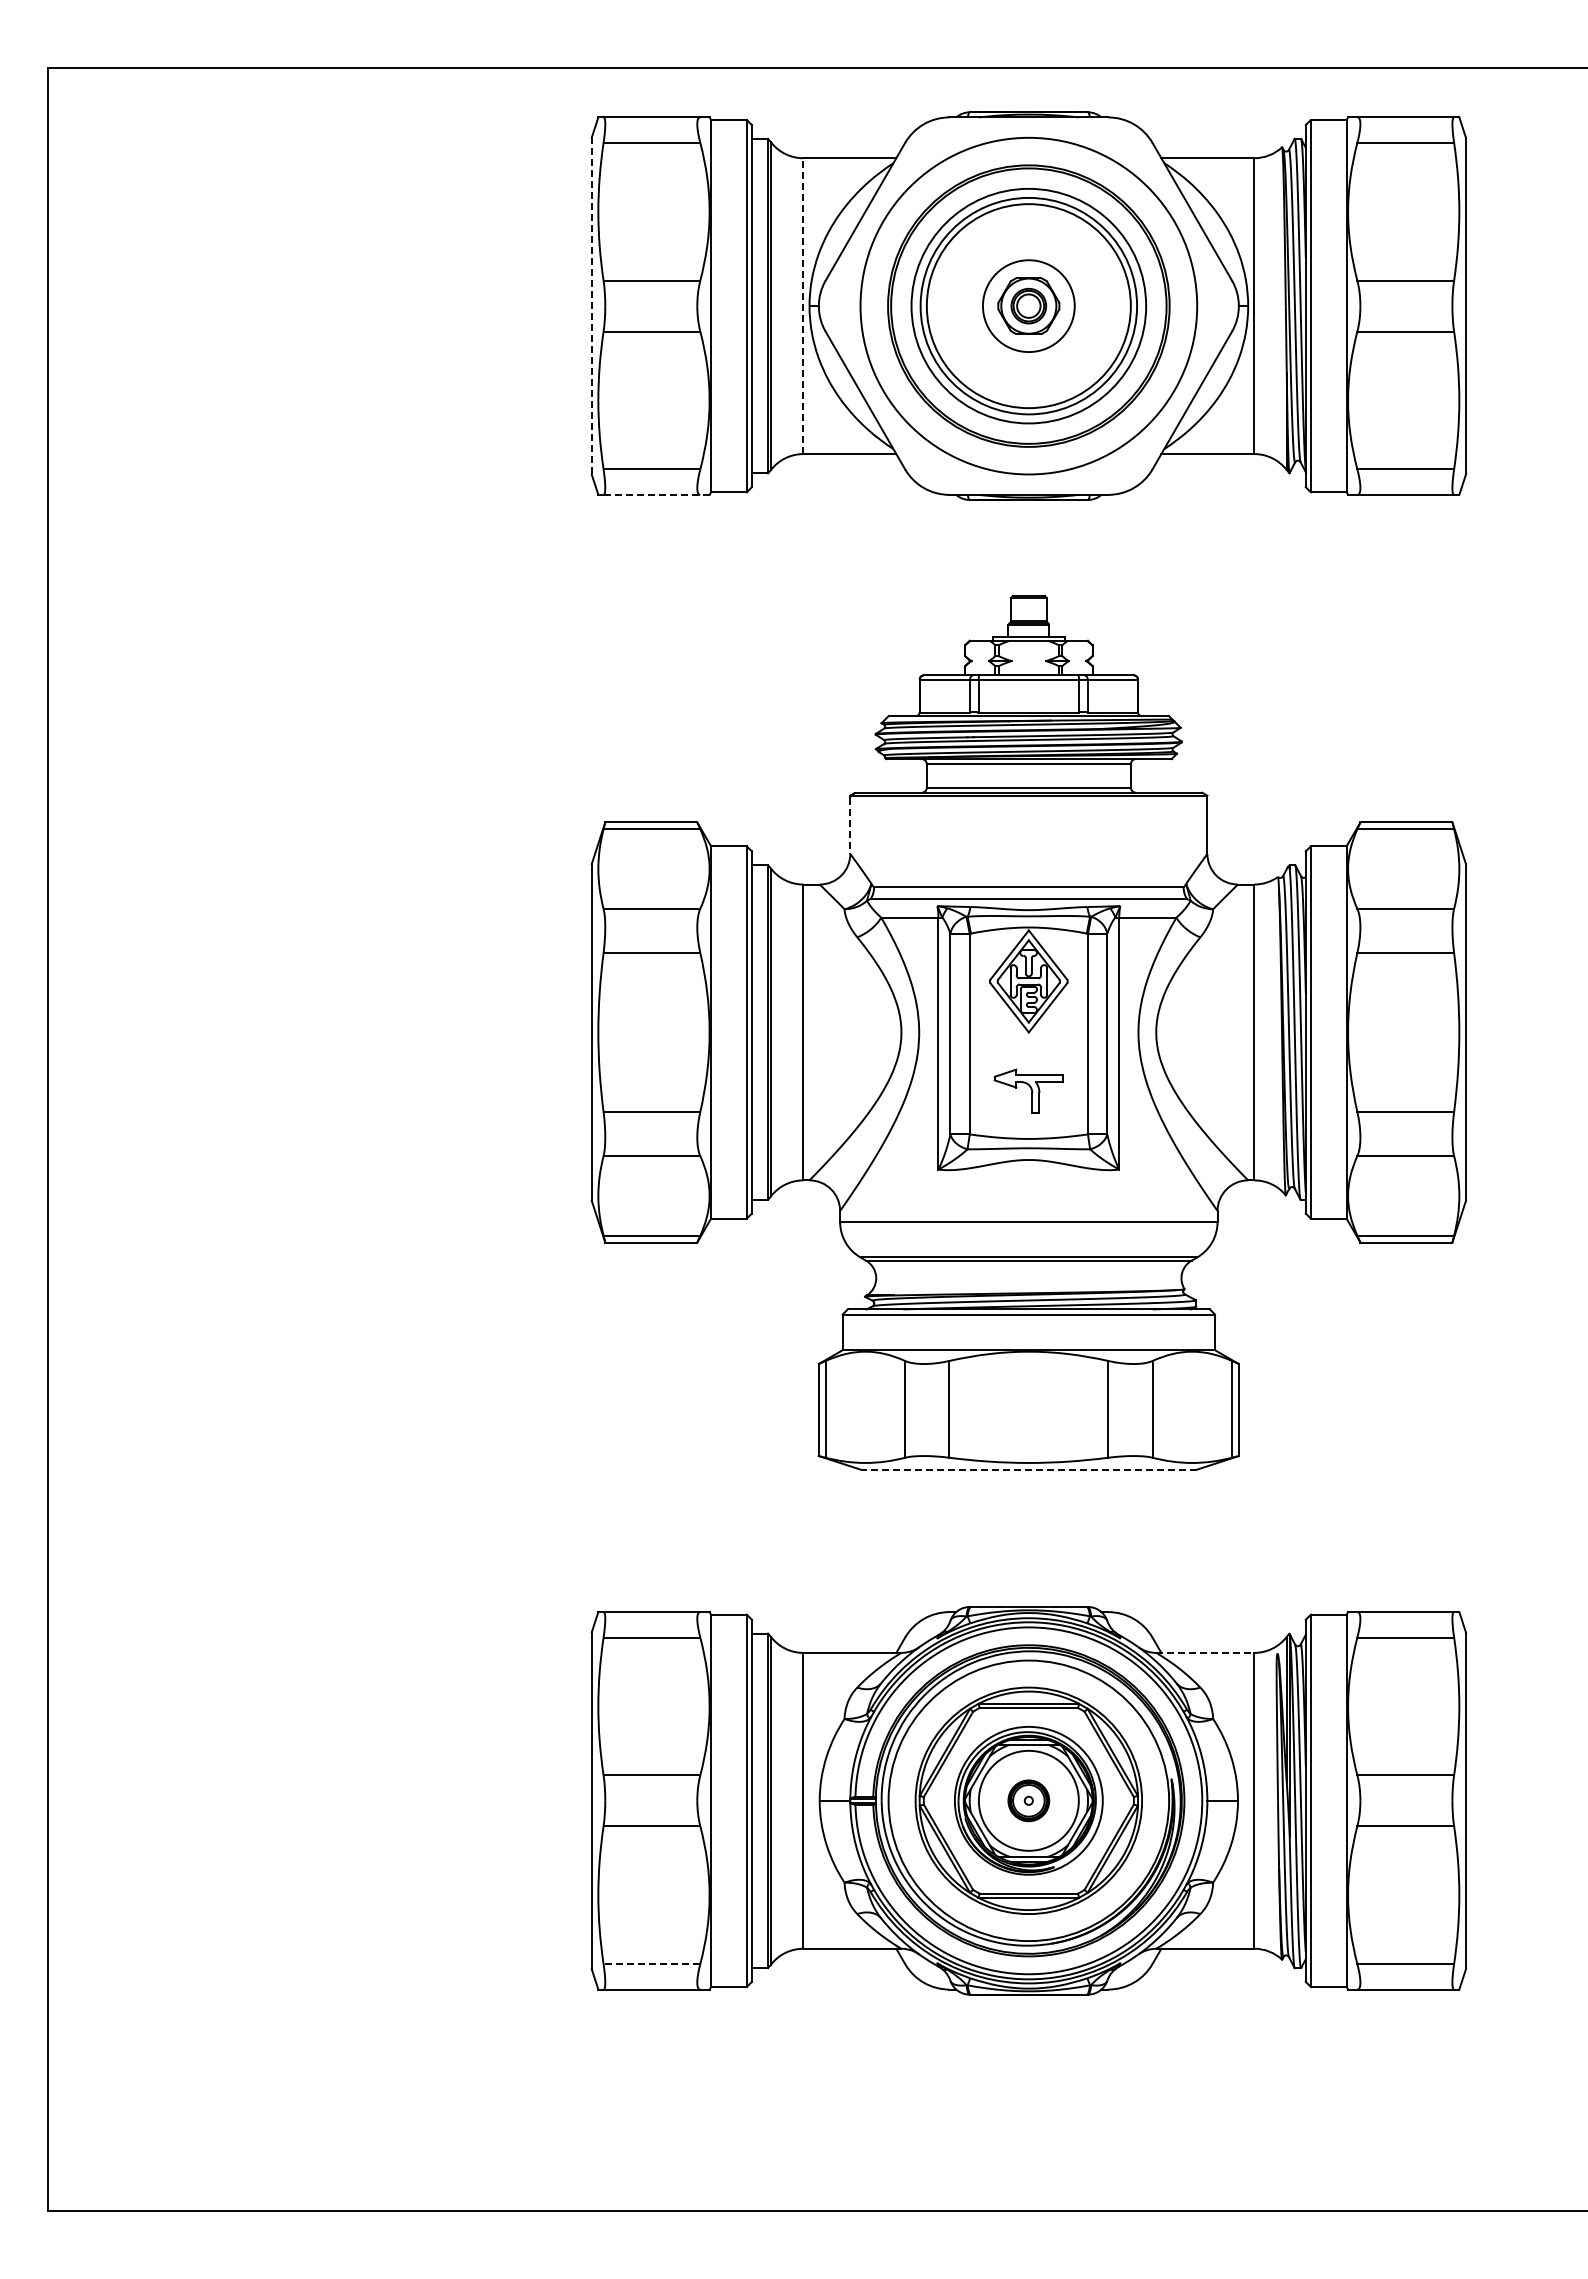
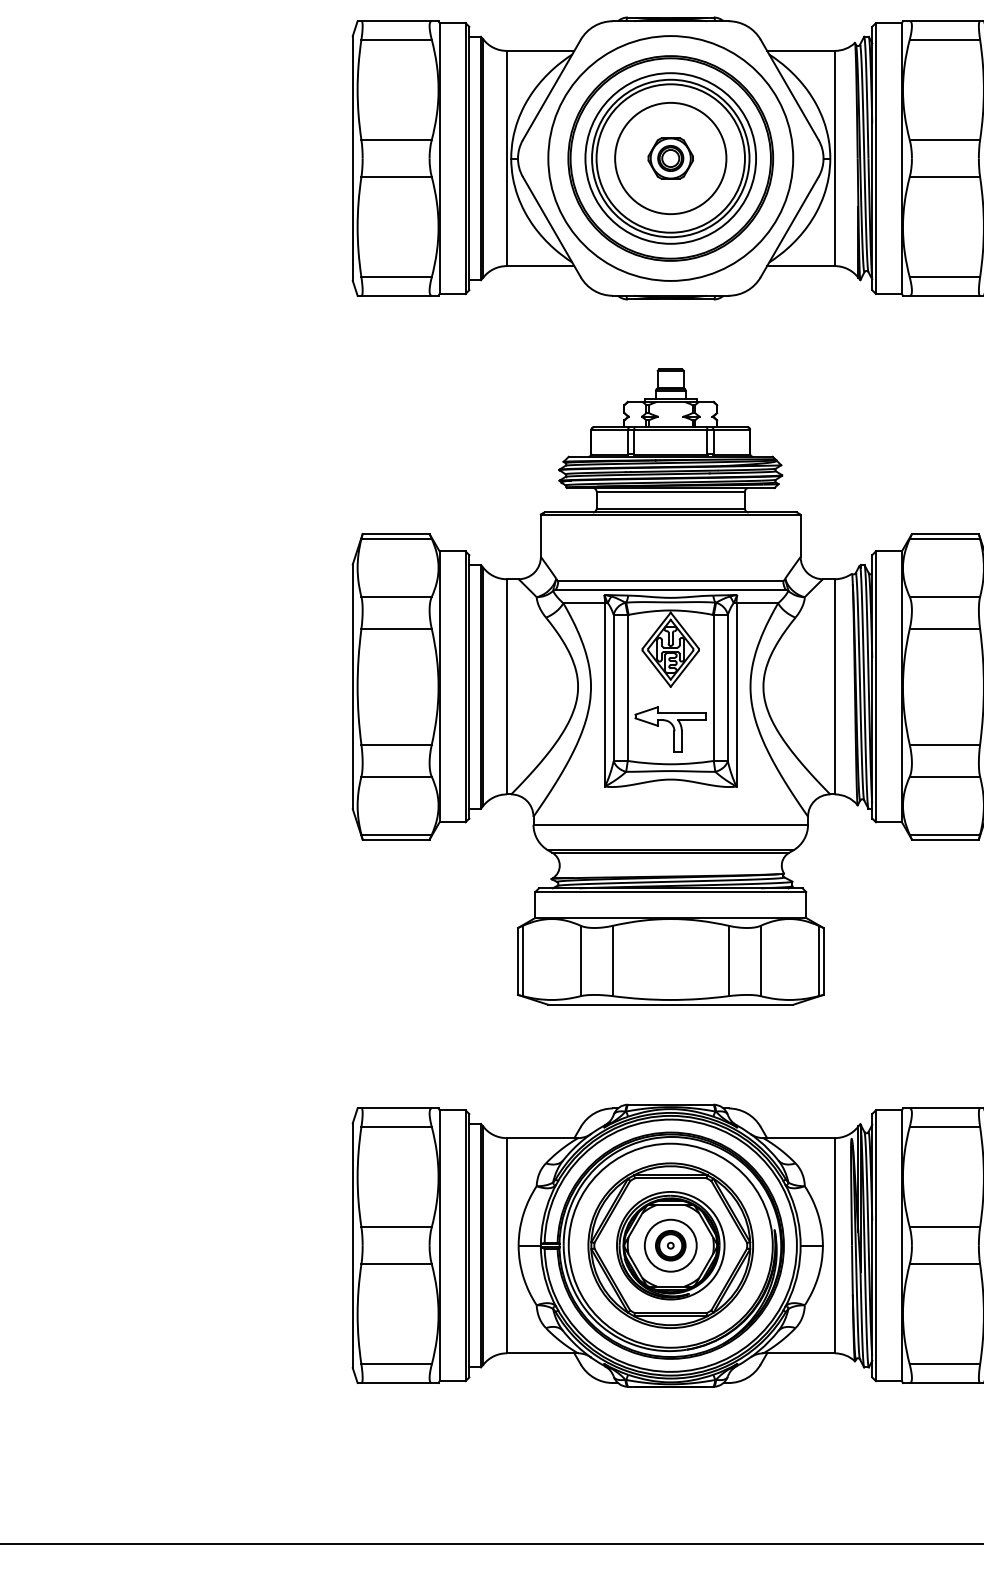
line: (591, 305) -> (352, 158), dashed -> solid
circle: (1028, 305) -> (670, 158), size x1.67
line: (803, 306) -> (506, 158), dashed -> solid
line: (656, 494) -> (399, 295), dashed -> solid
line: (850, 826) -> (541, 537), dashed -> solid
part: (1028, 1090) -> (670, 729), size x1.43
line: (1028, 1469) -> (670, 1004), dashed -> solid
line: (1205, 1652) -> (799, 1137), dashed -> solid
circle: (1028, 1800) -> (670, 1245), size x0.71
line: (651, 1964) -> (396, 1364), dashed -> solid

